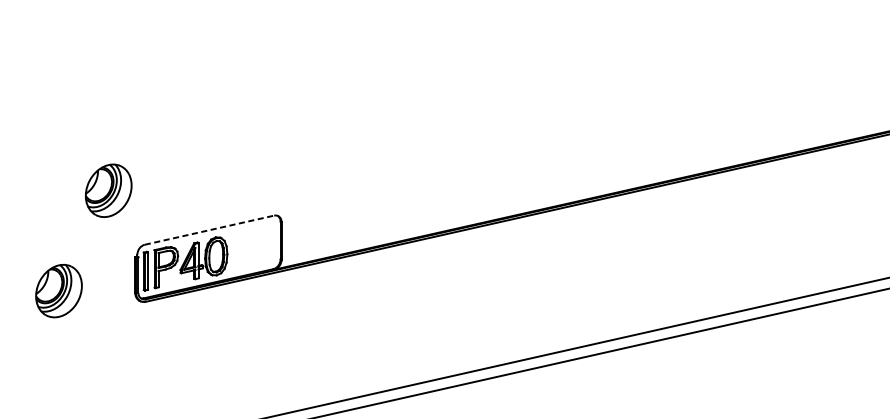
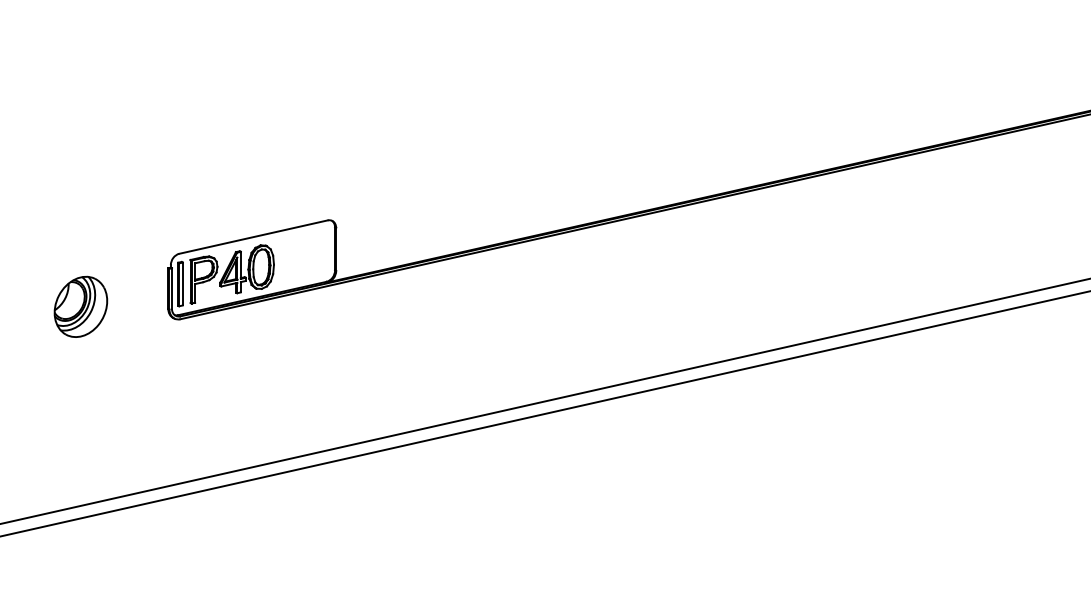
part: (108, 190) -> (137, 191), removed
line: (210, 230) -> (254, 237), dashed -> solid

